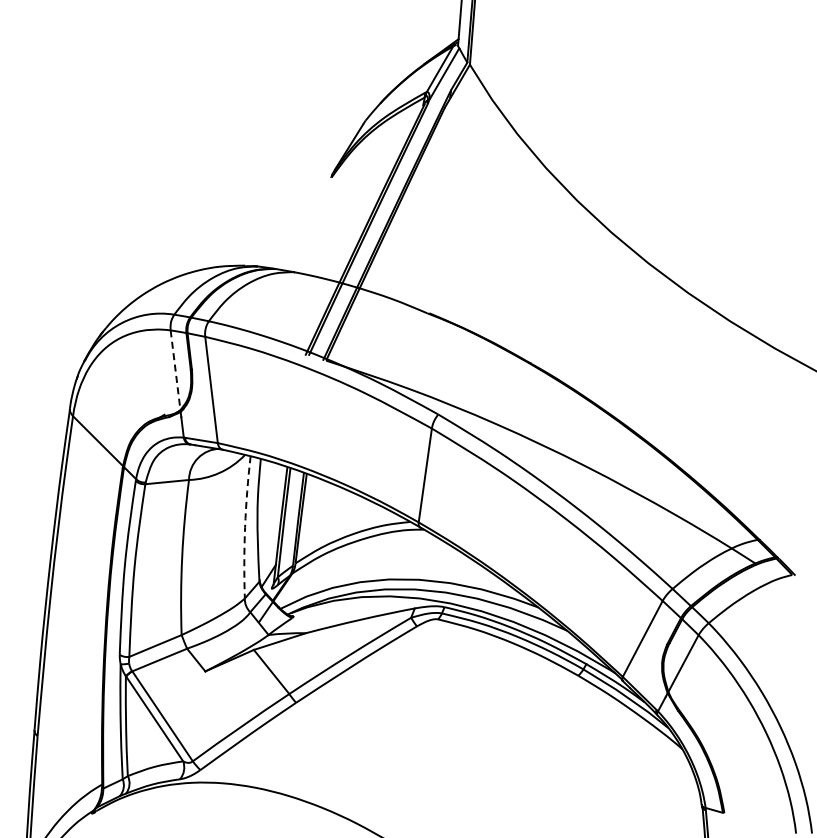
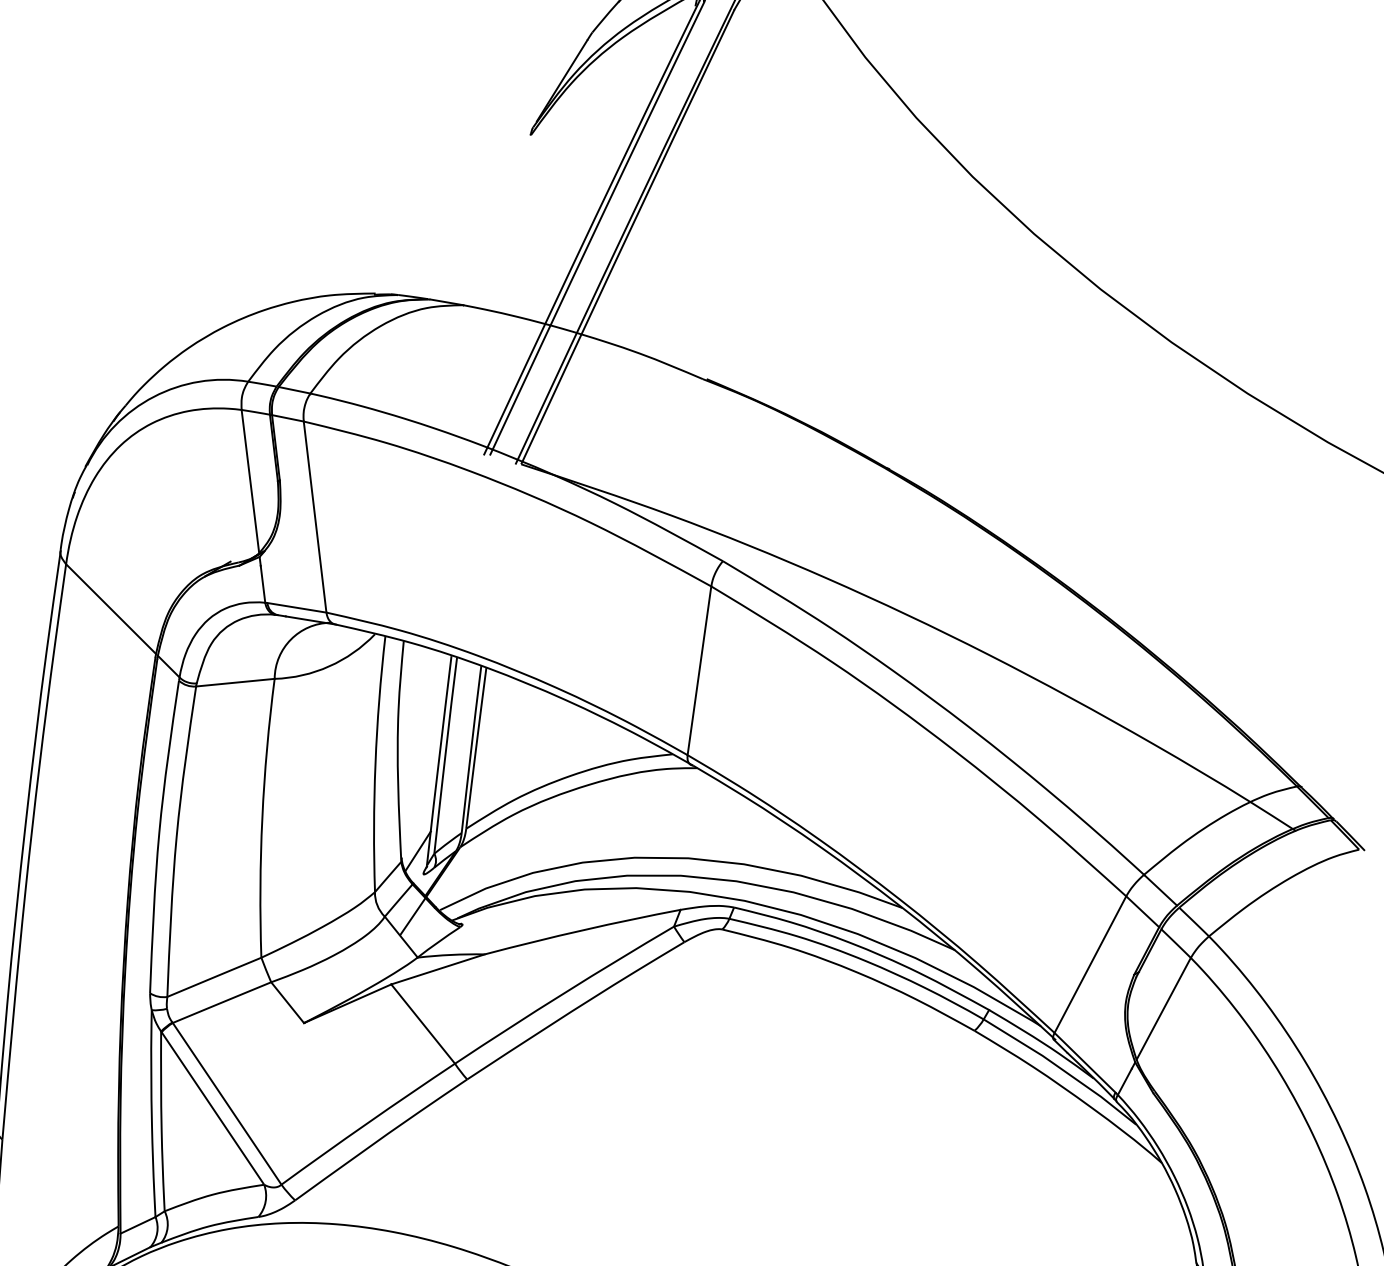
line: (175, 370) -> (250, 482), dashed -> solid
arc: (245, 527) -> (376, 764), dashed -> solid

